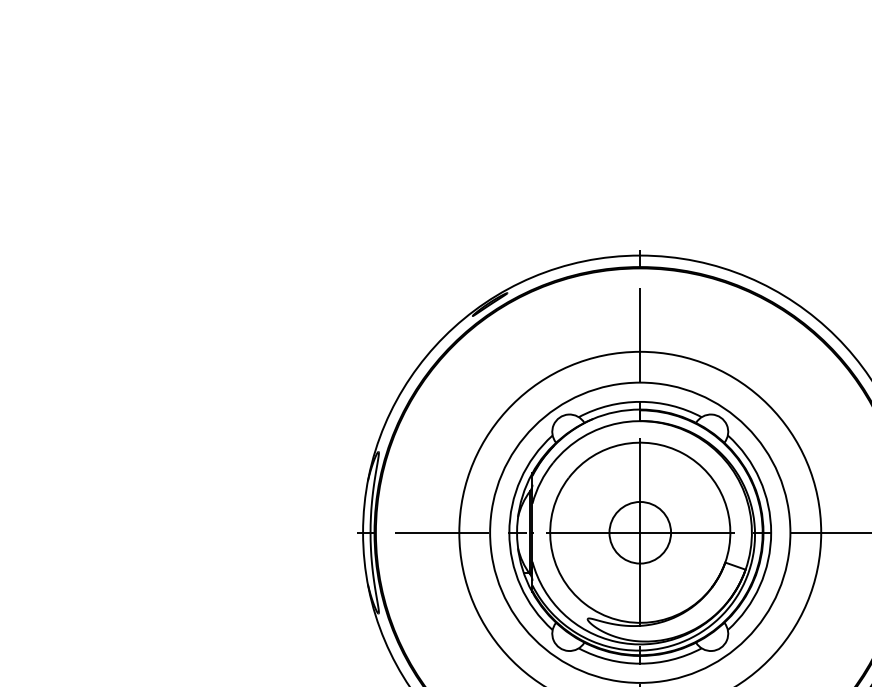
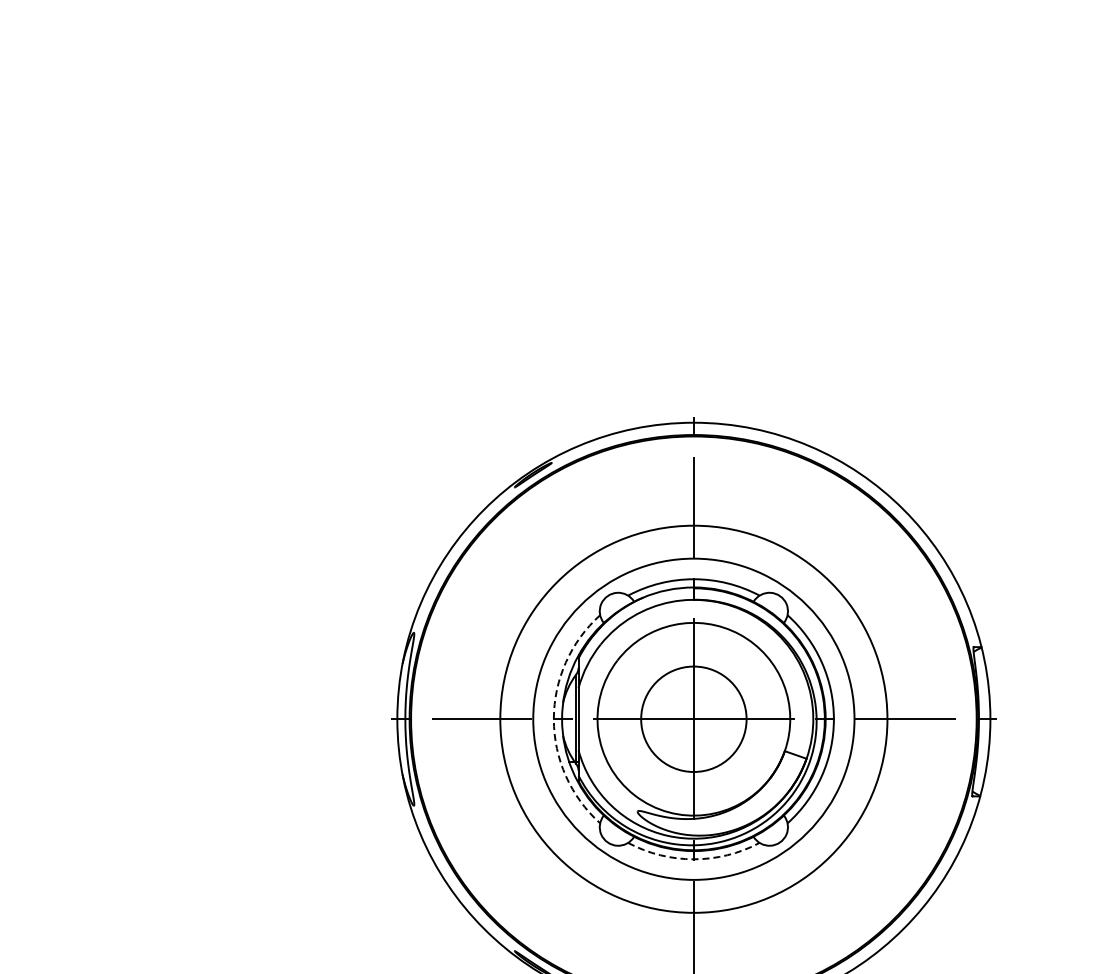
arc: (509, 532) -> (553, 719), solid -> dashed
circle: (639, 532) -> (693, 719), size x1.6
arc: (639, 663) -> (693, 859), solid -> dashed

